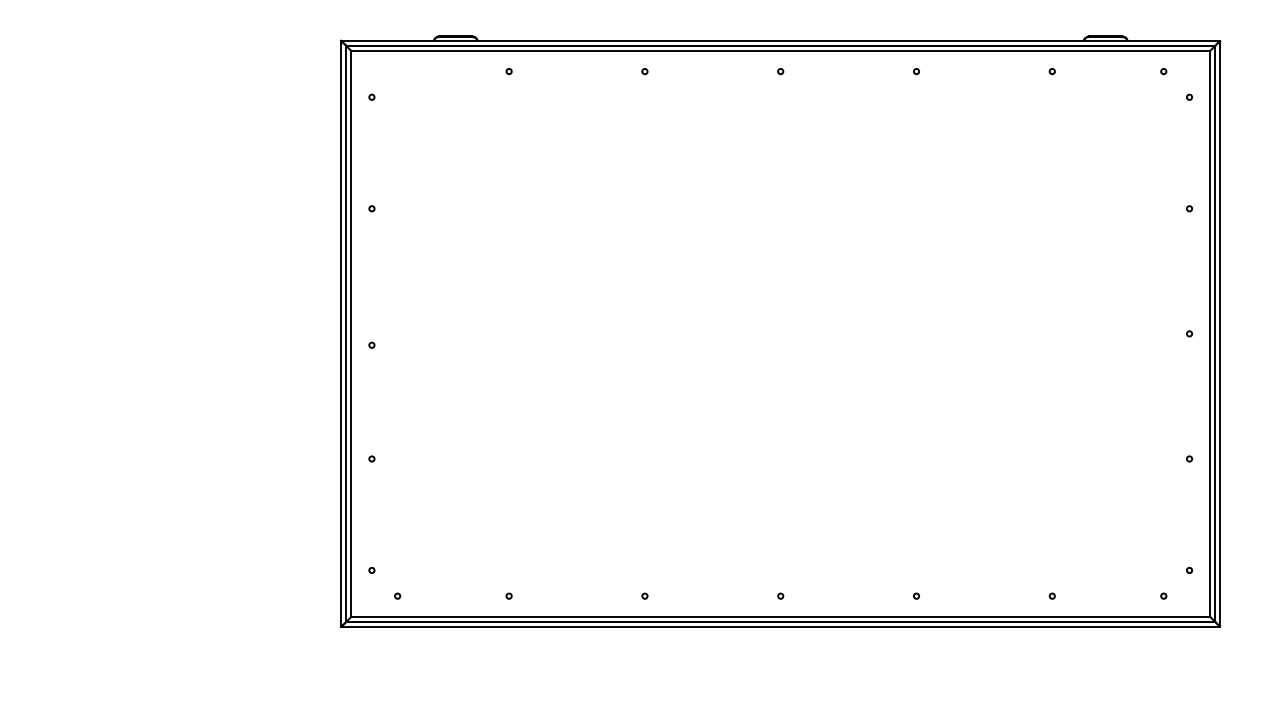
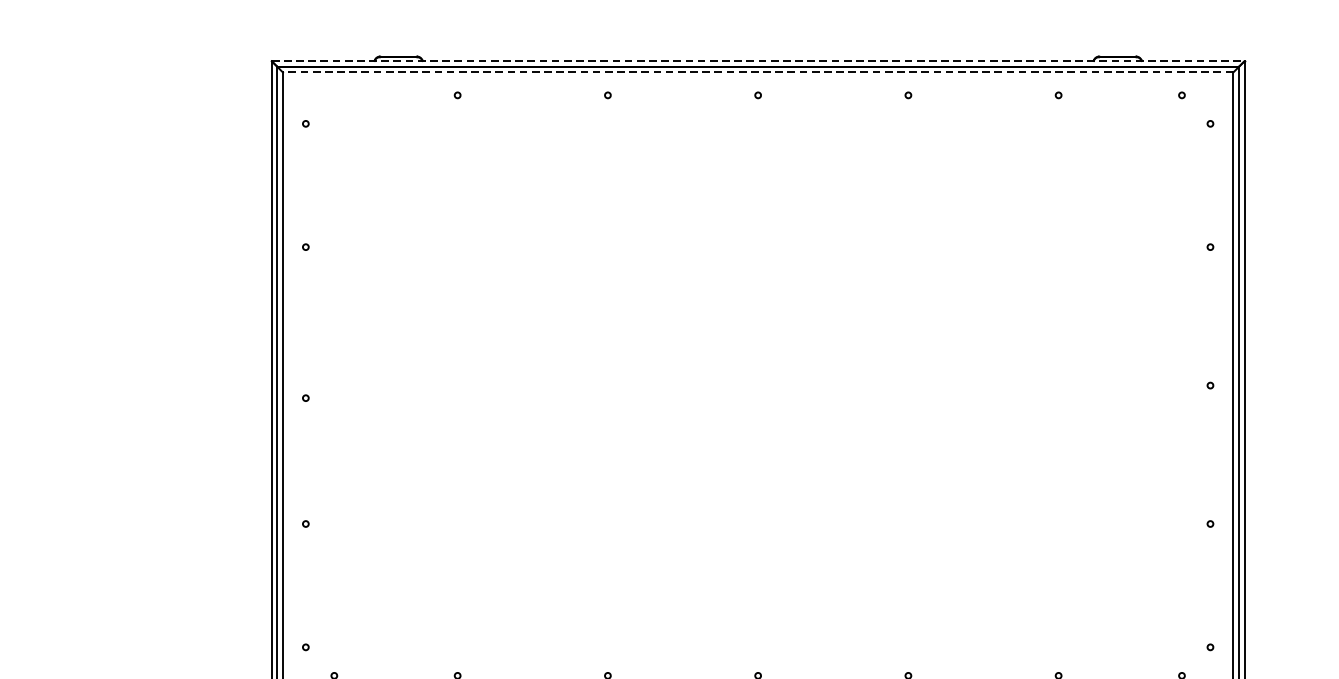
line: (780, 40) -> (757, 60), solid -> dashed
line: (780, 50) -> (757, 72), solid -> dashed

